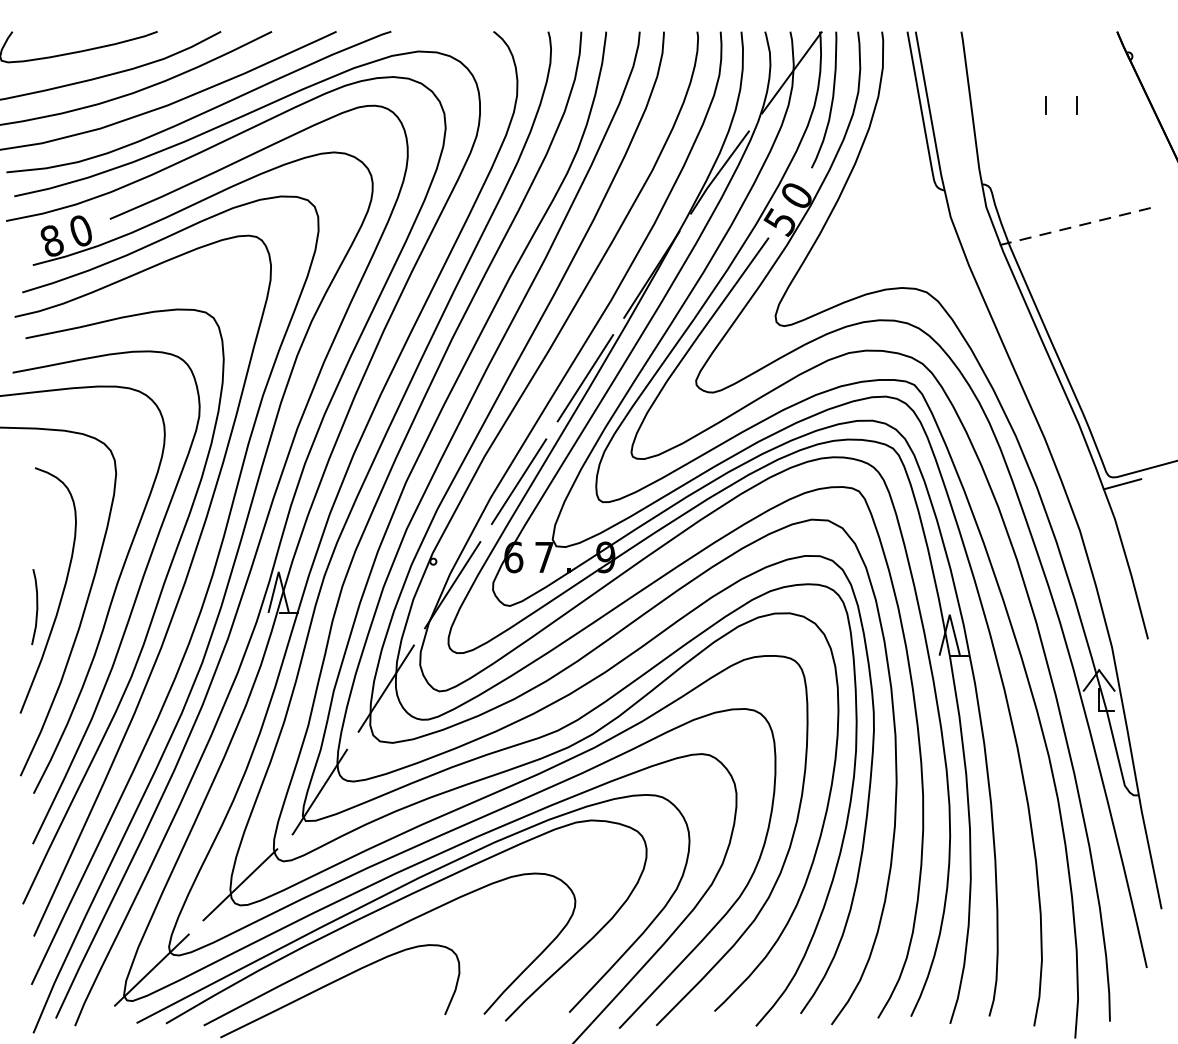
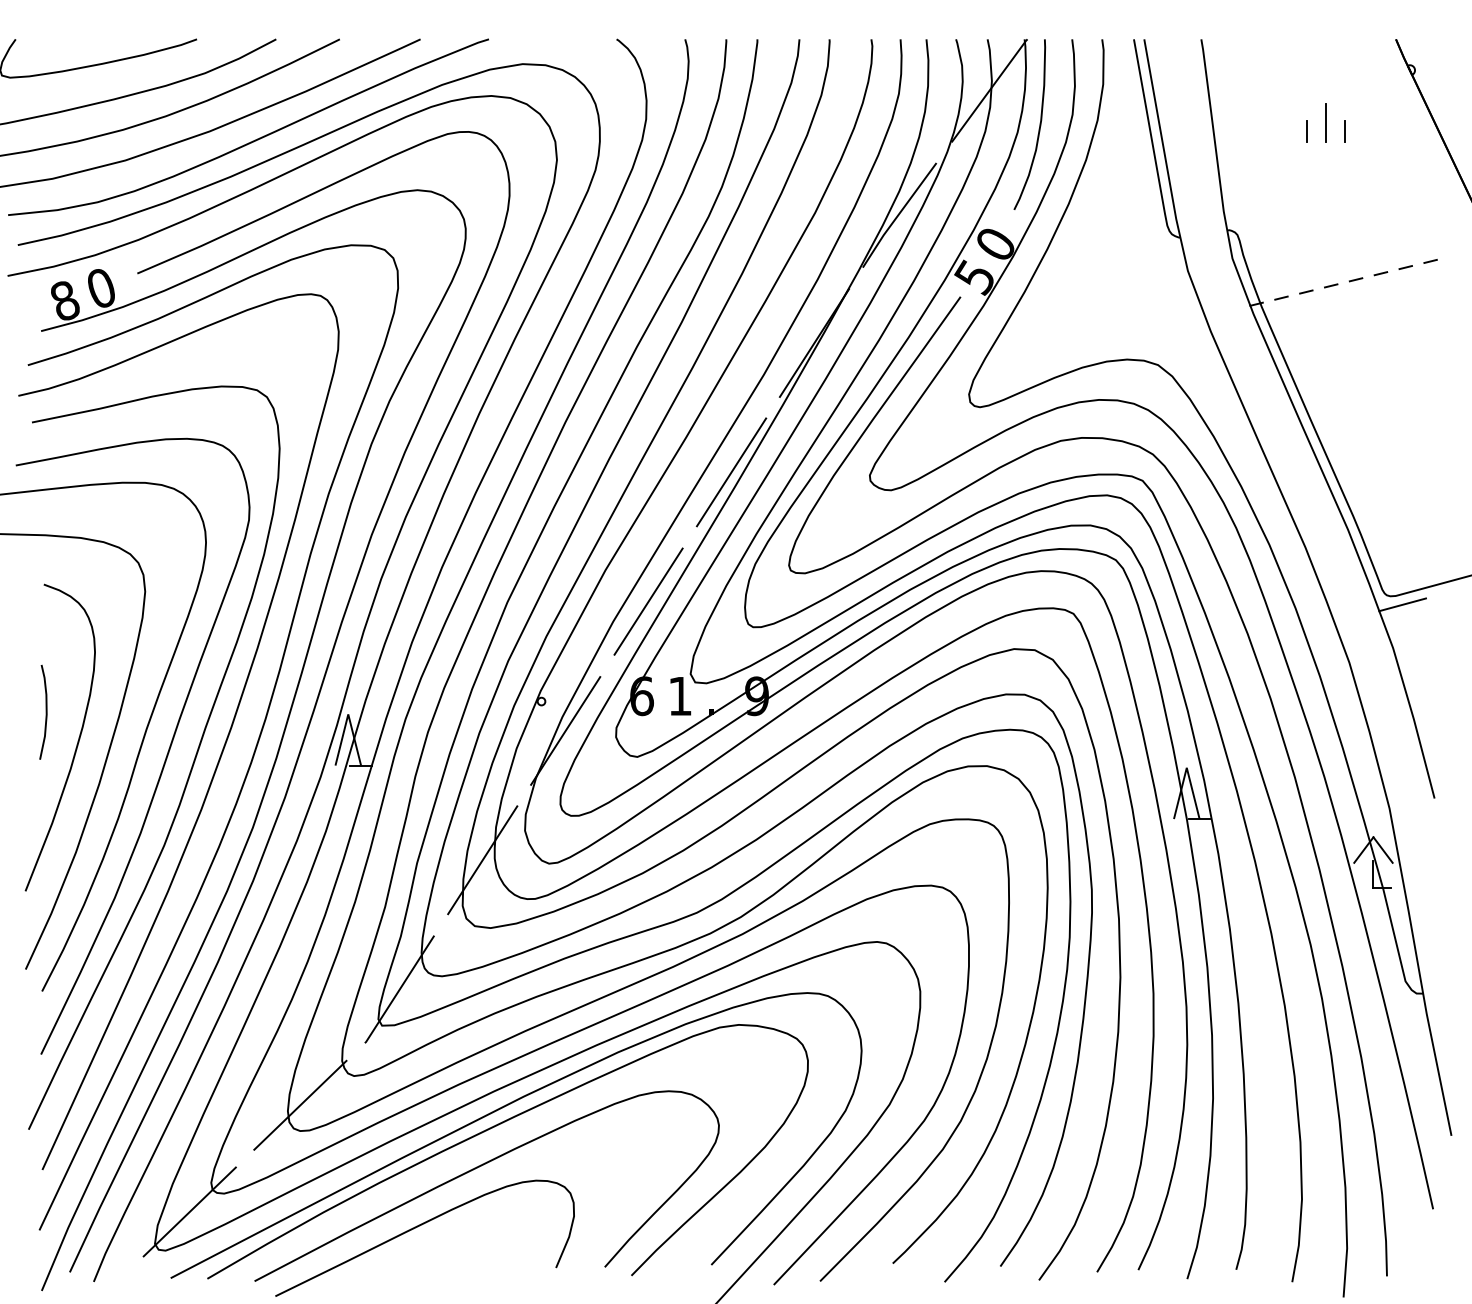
line: (1061, 99) -> (1326, 123), added
text: (544, 557) -> (680, 696), 7 -> 1
curve: (36, 606) -> (45, 711), moved

